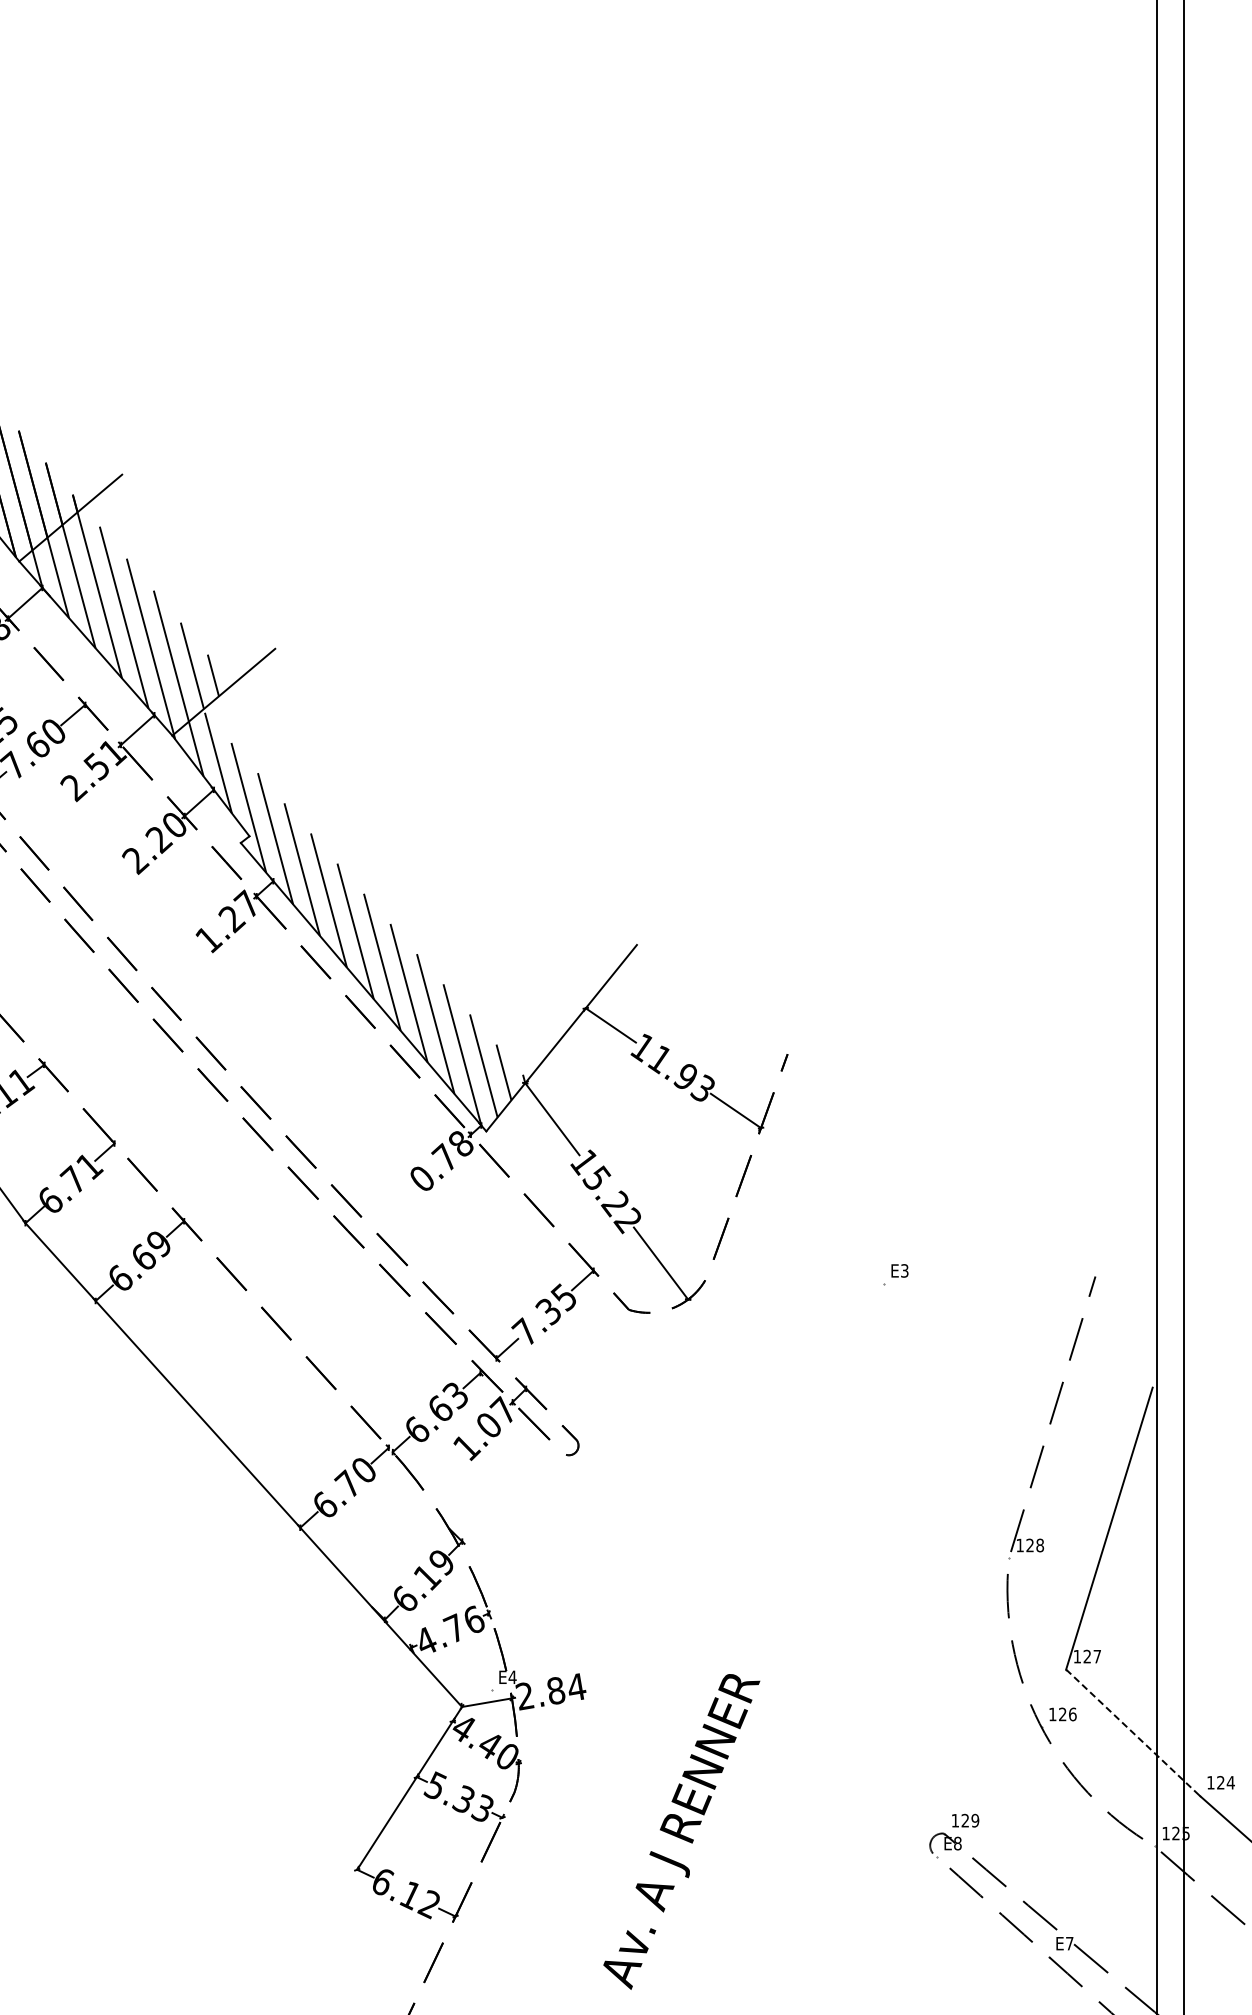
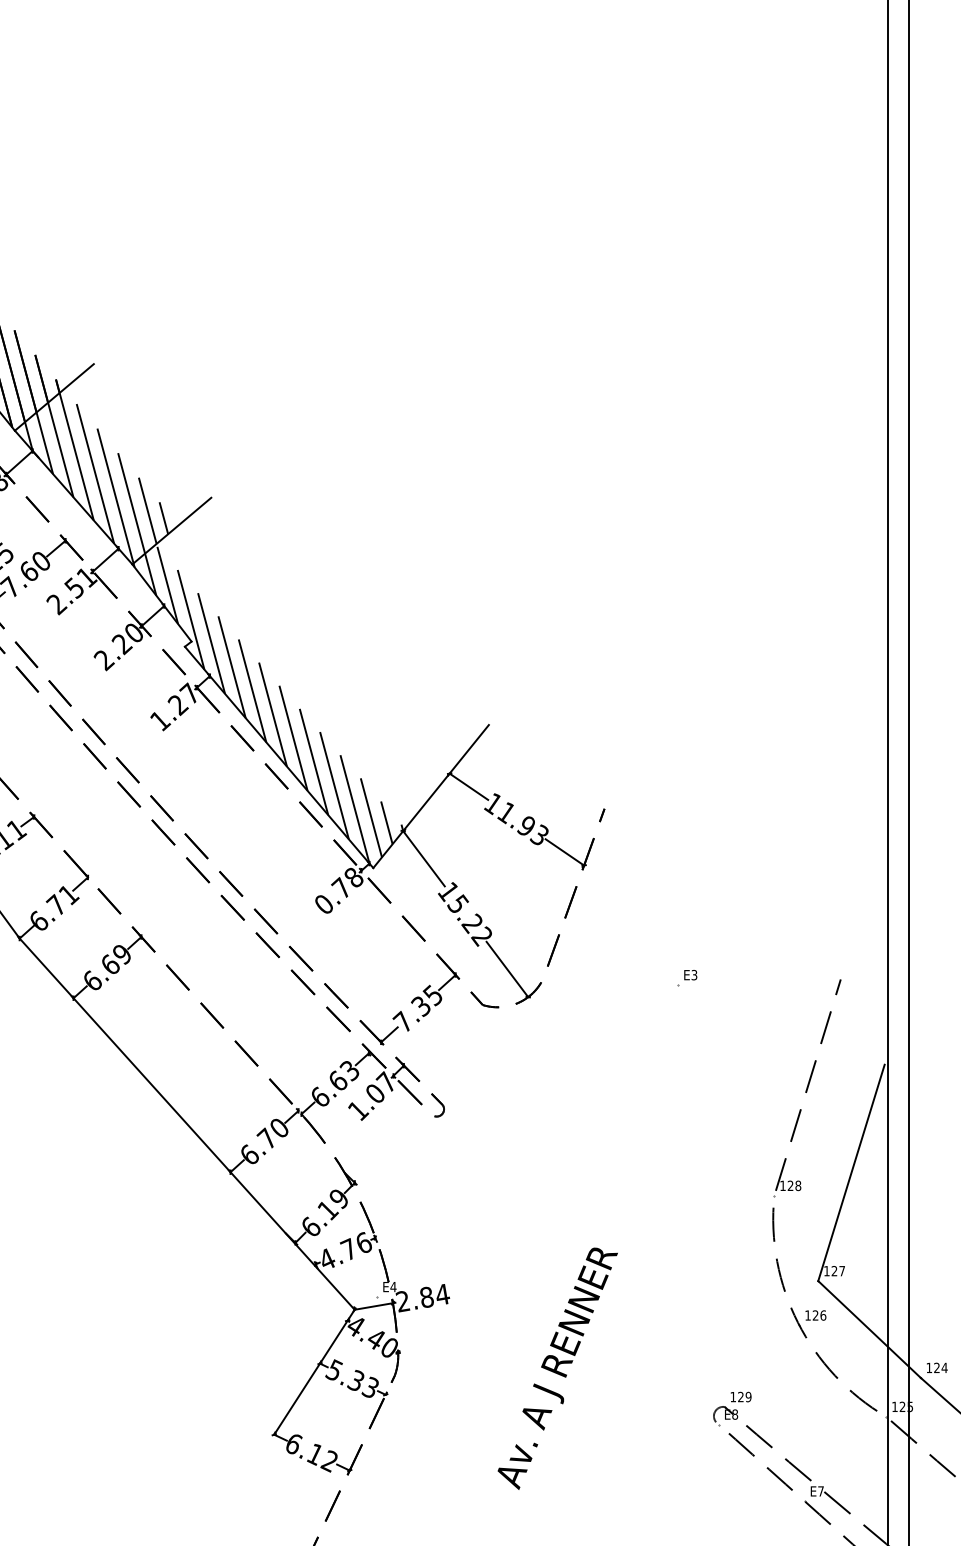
line: (1132, 1732) -> (869, 1329), dashed -> solid
text: (681, 1831) -> (557, 1368), moved

